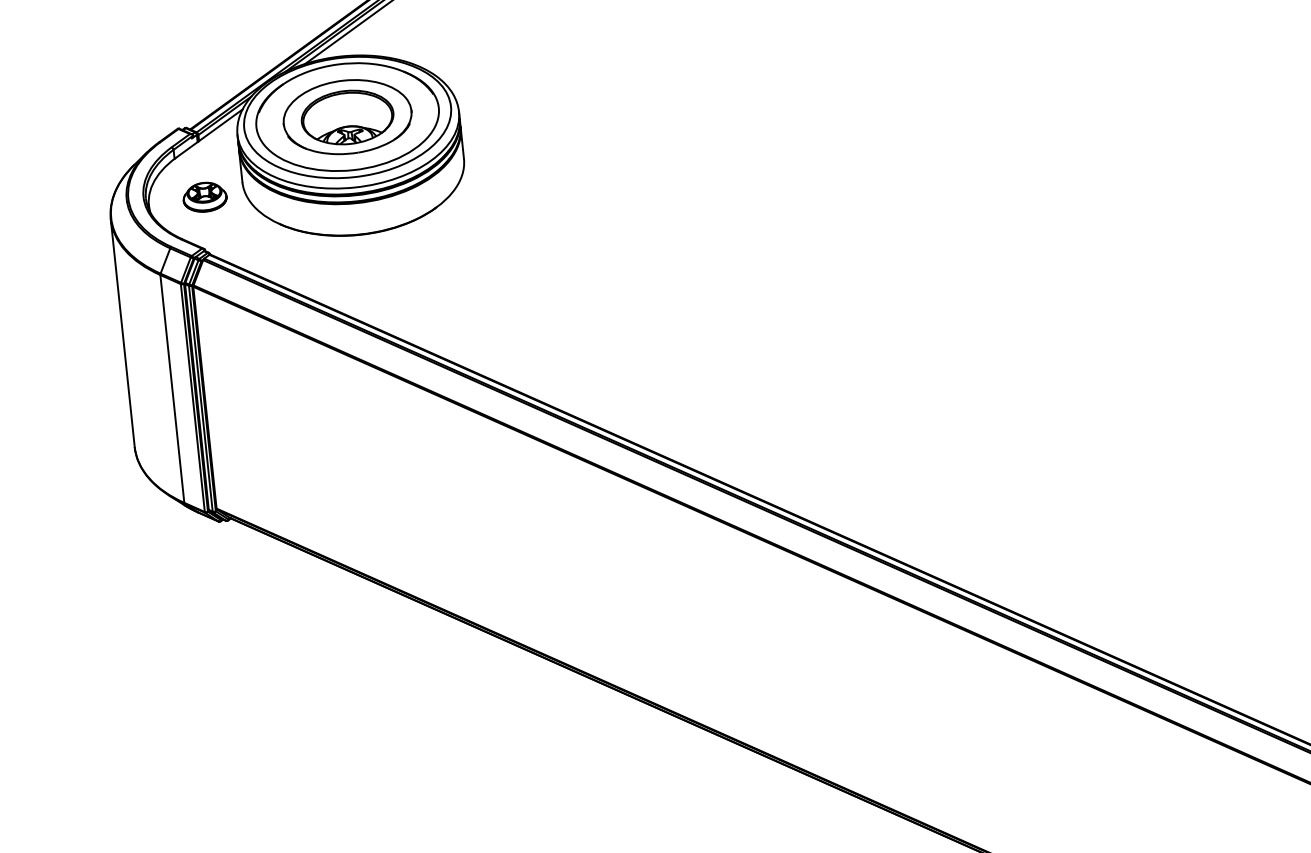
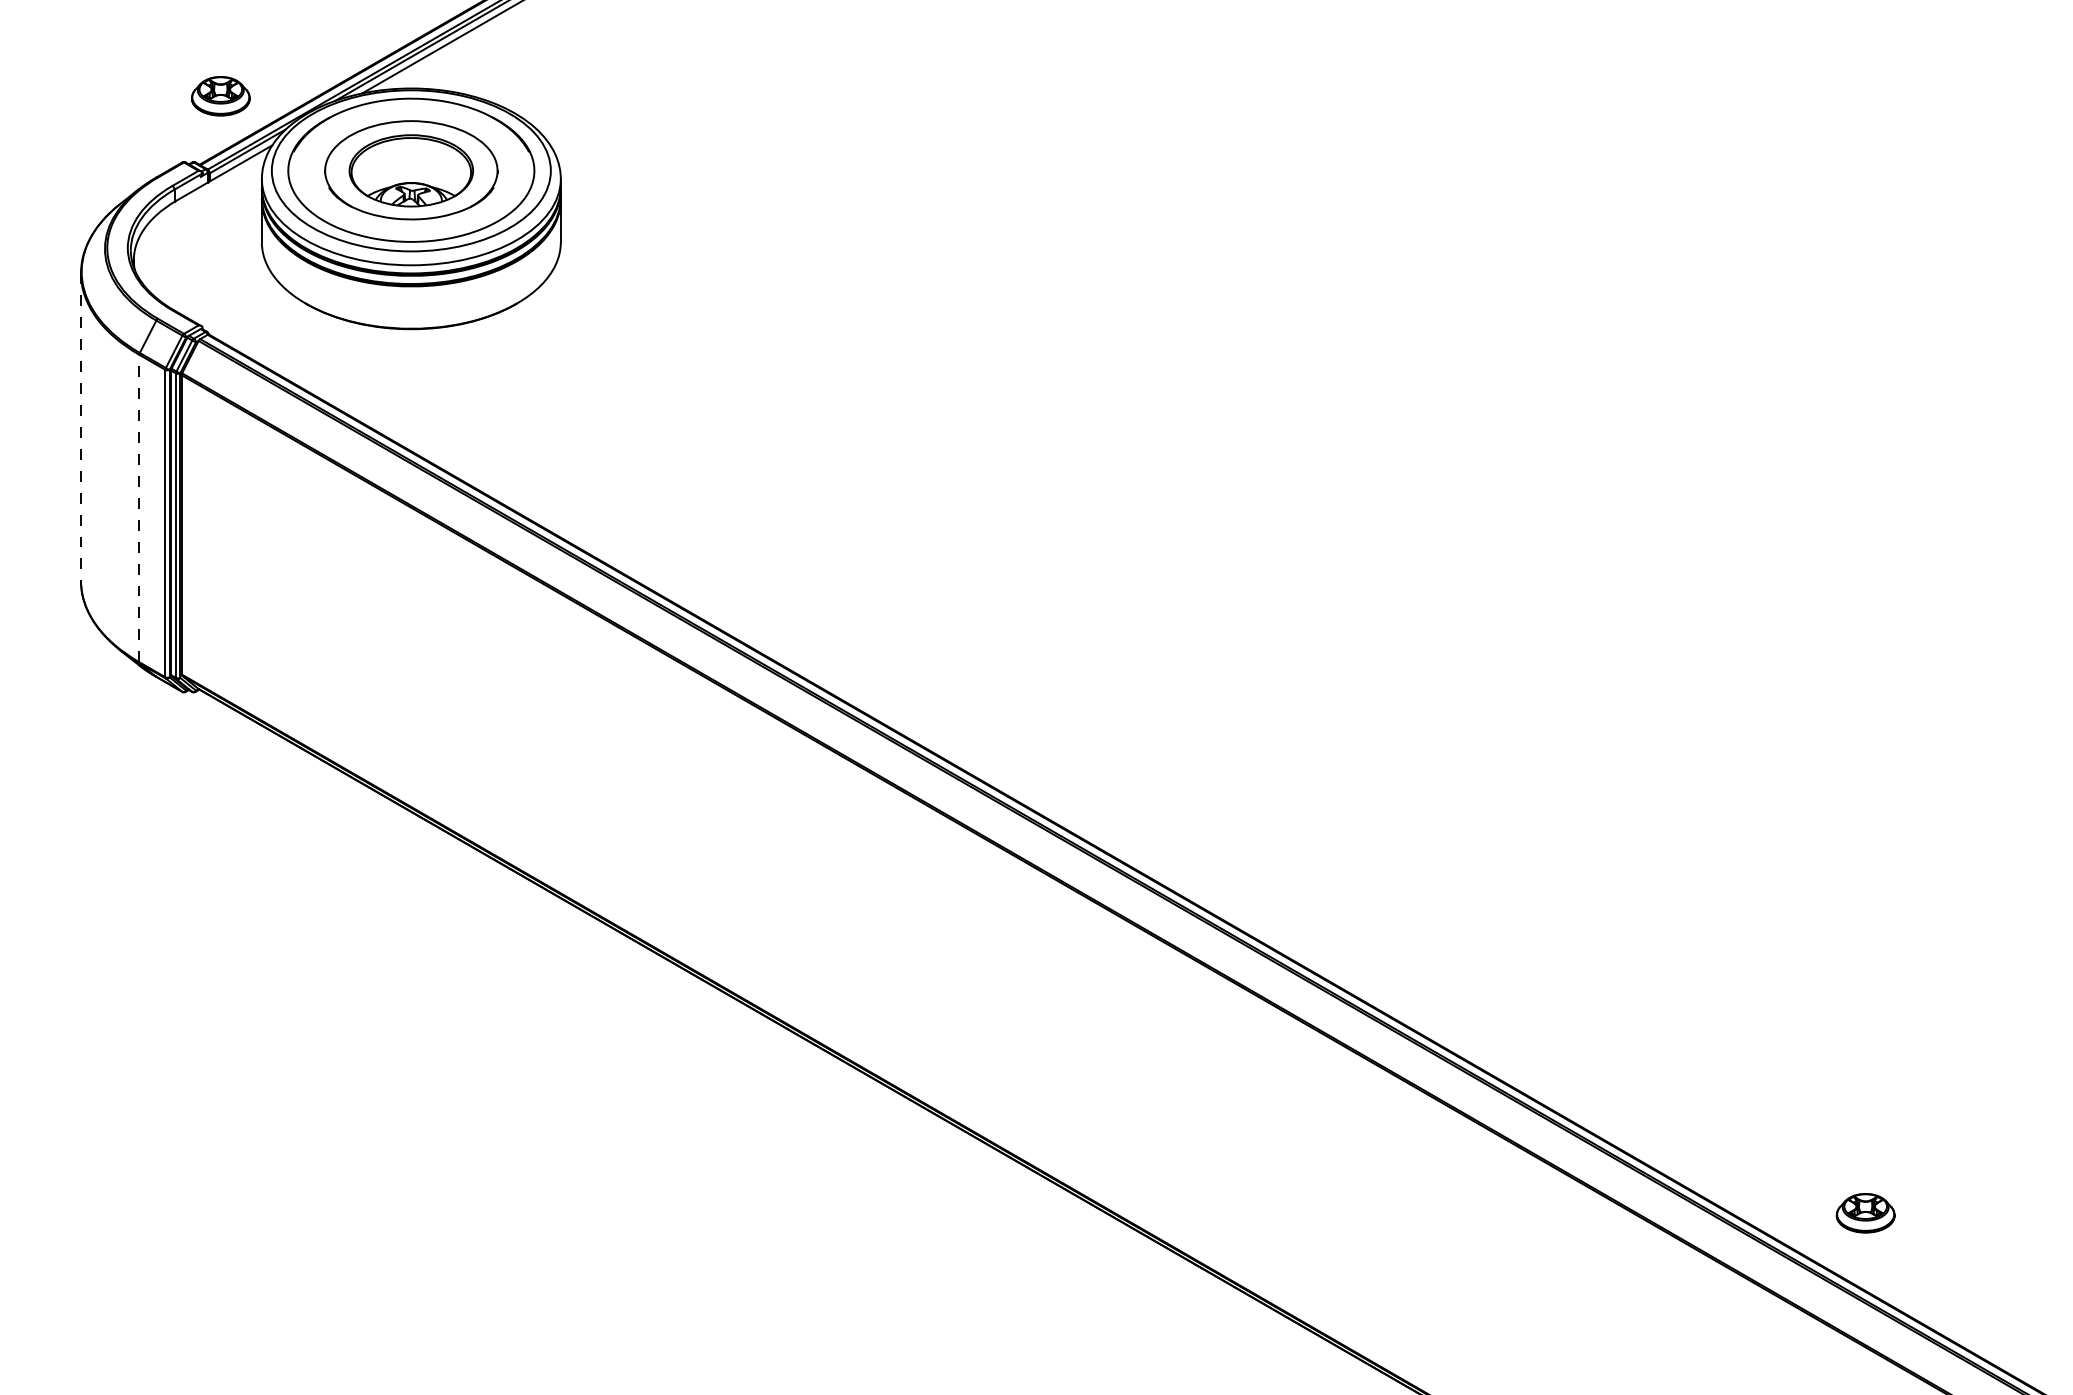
part: (204, 197) -> (220, 96), moved
line: (123, 333) -> (81, 427), solid -> dashed
line: (172, 388) -> (139, 508), solid -> dashed

